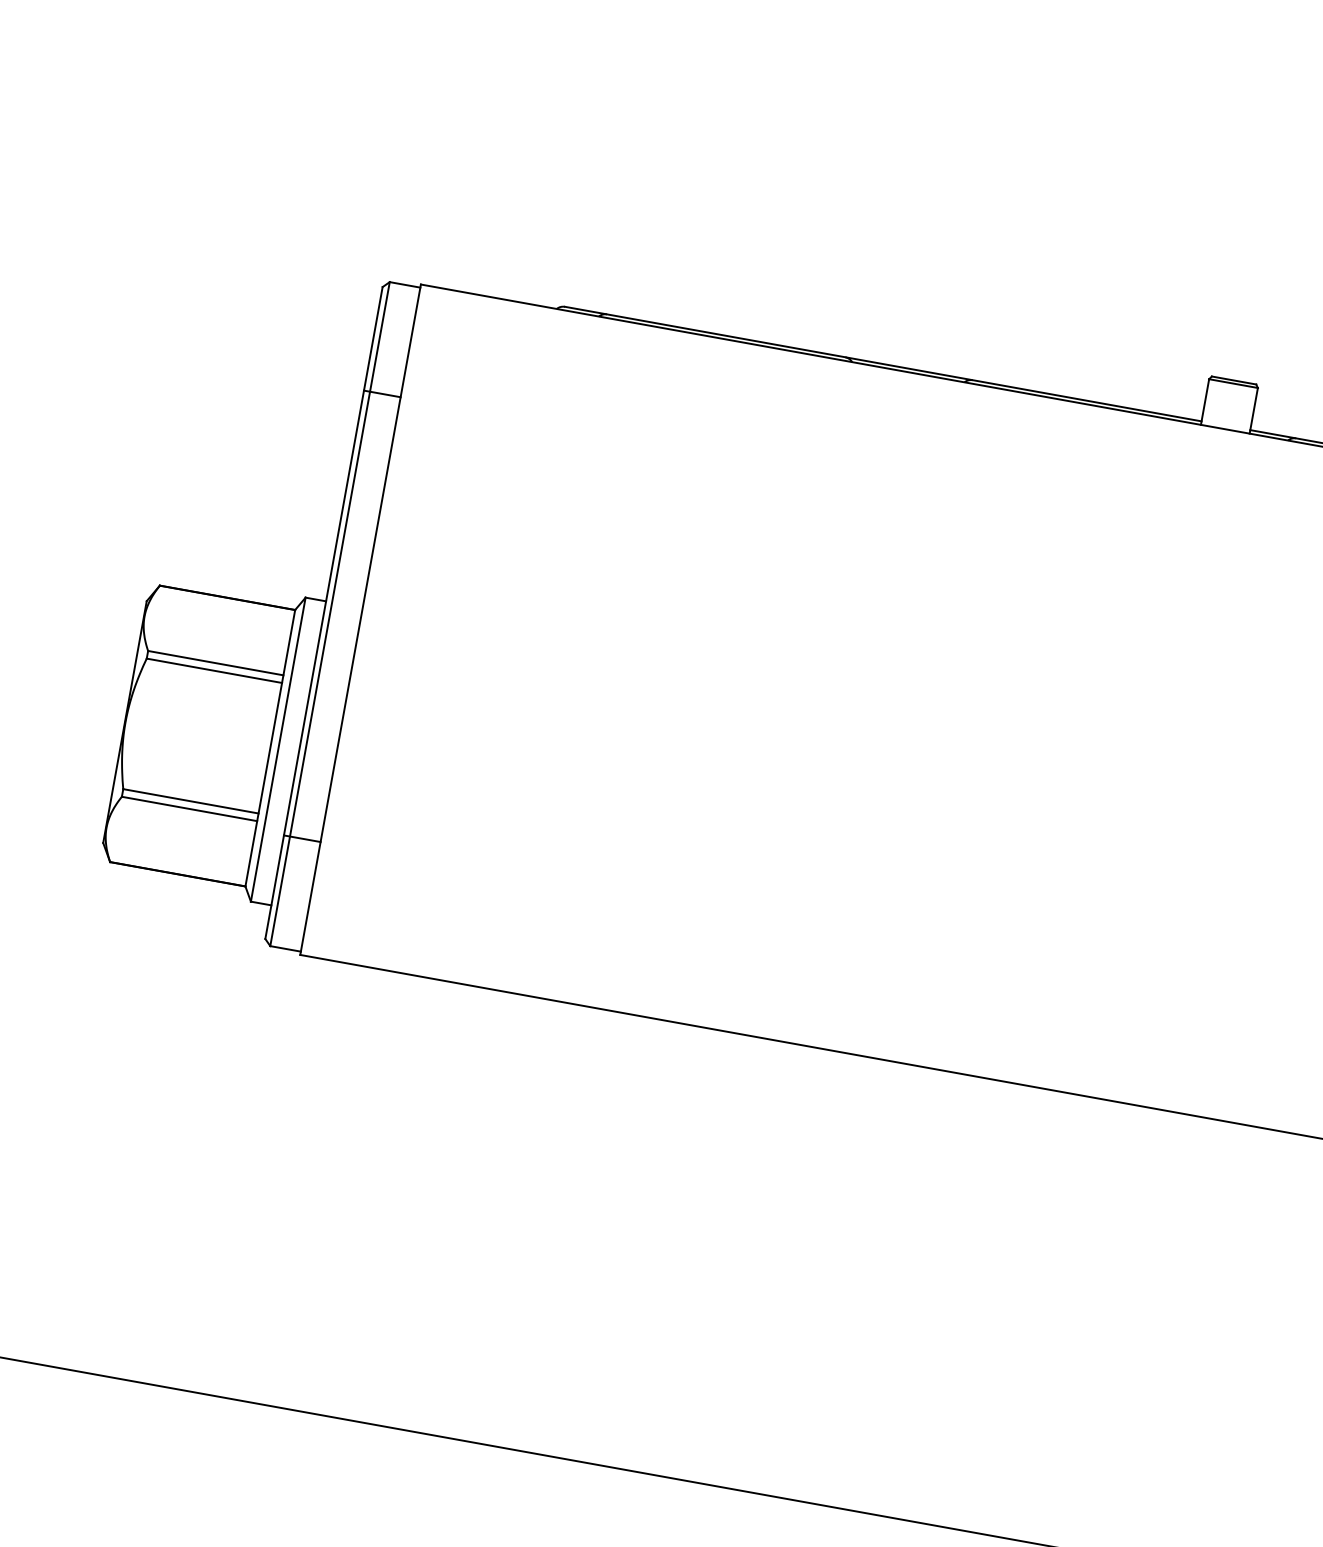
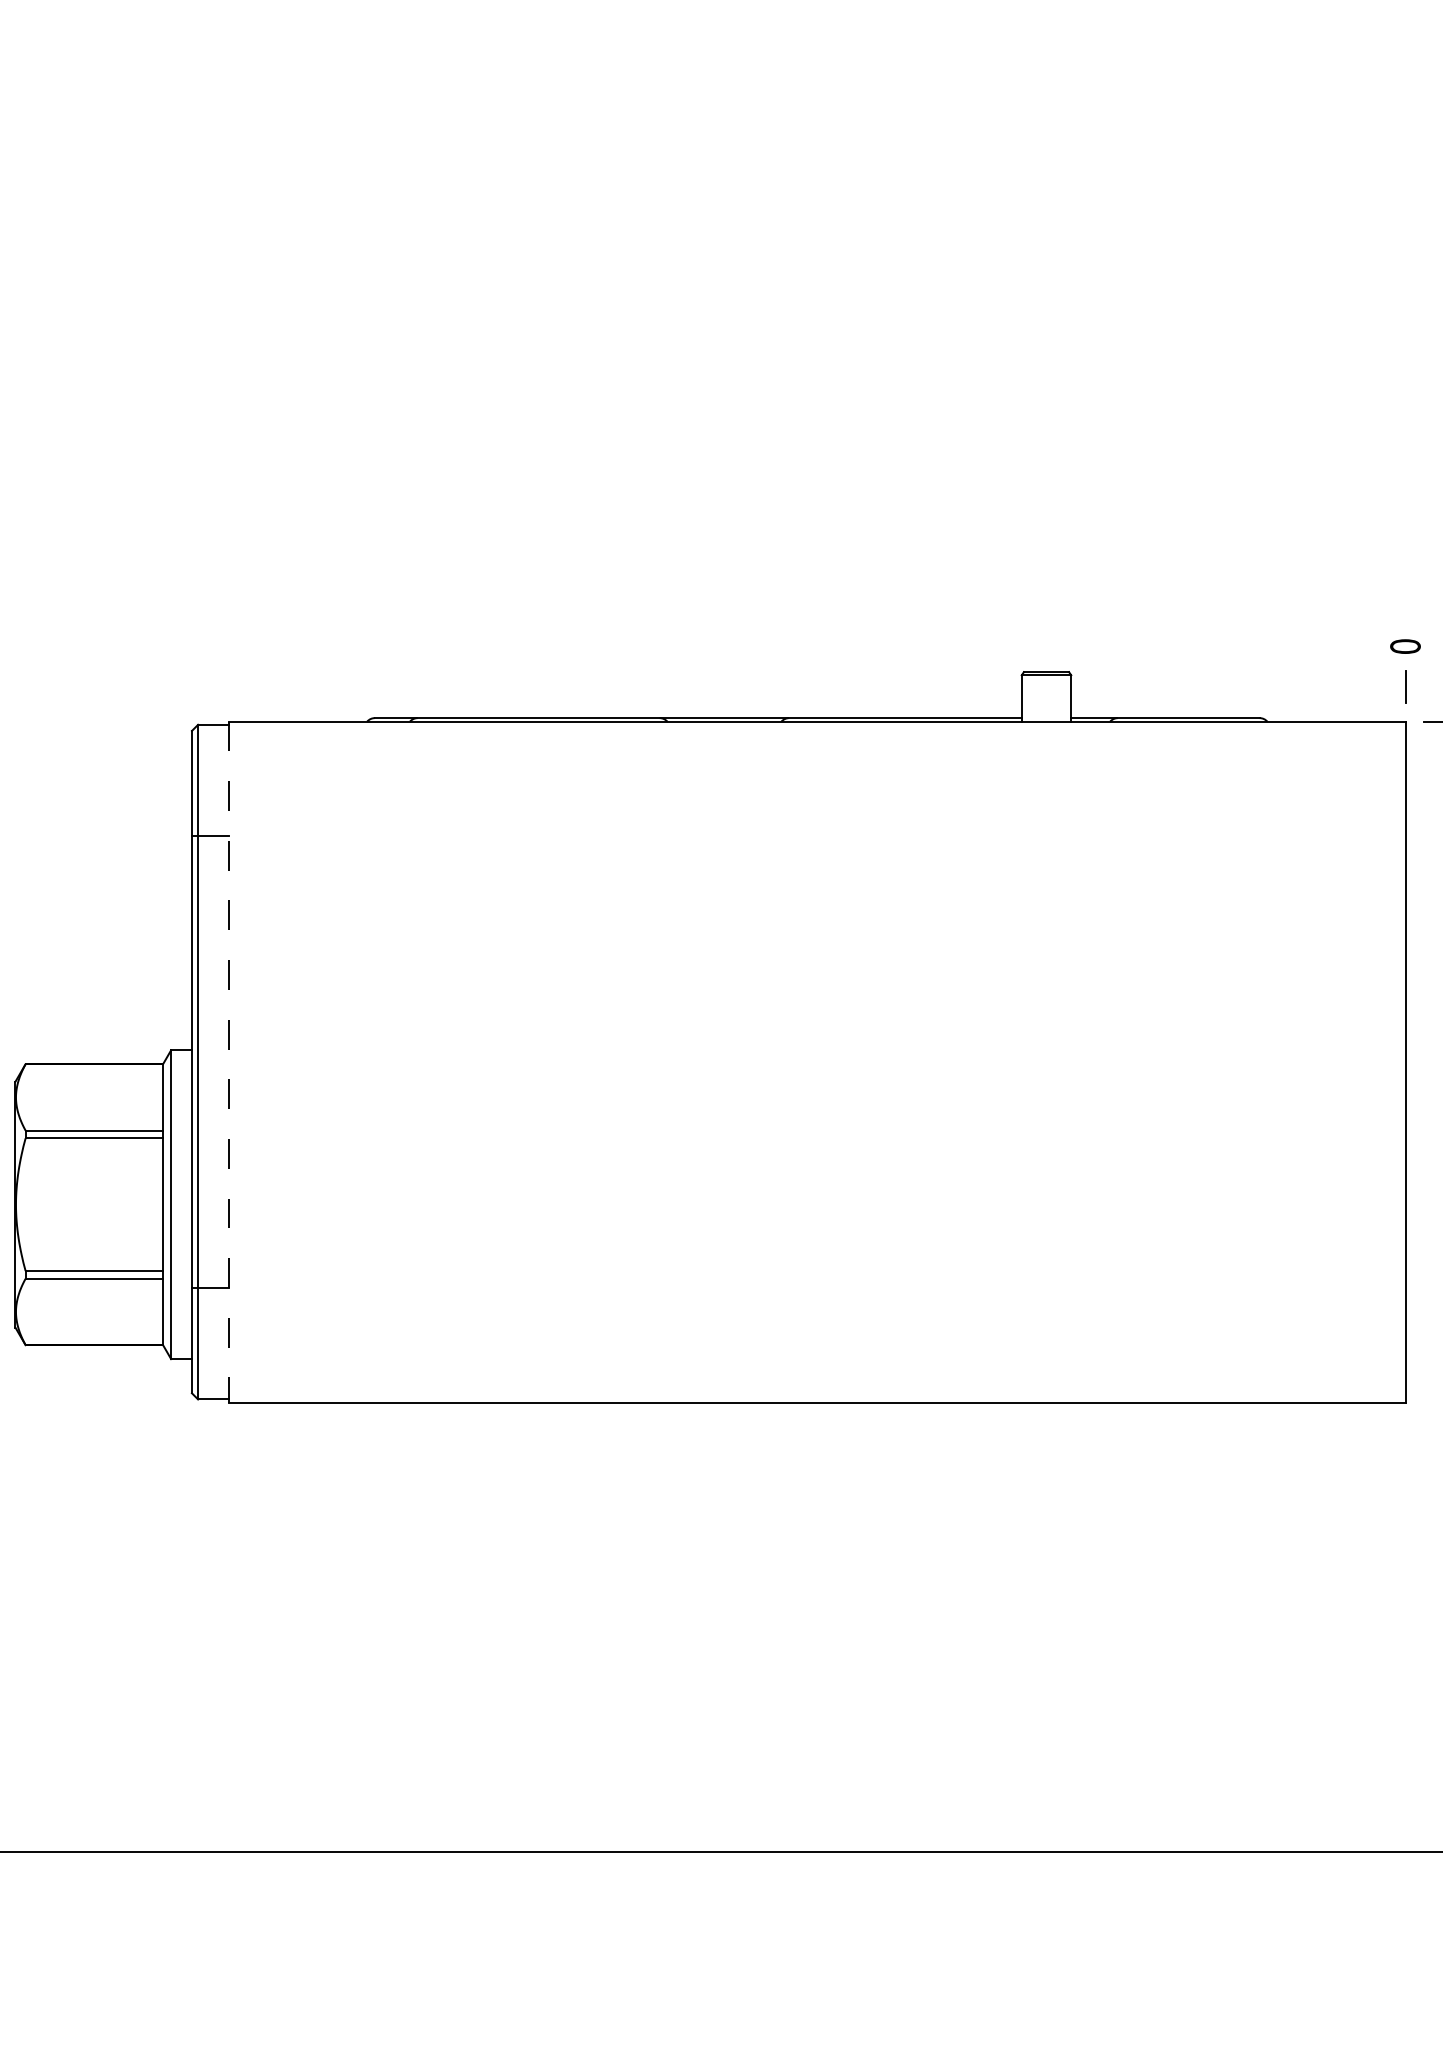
line: (360, 620) -> (229, 1062), solid -> dashed

